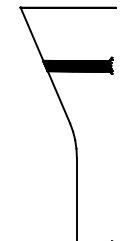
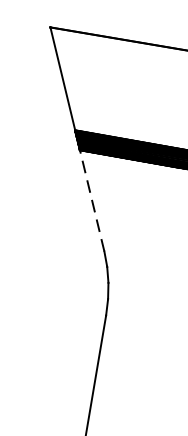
line: (58, 96) -> (91, 199), solid -> dashed

